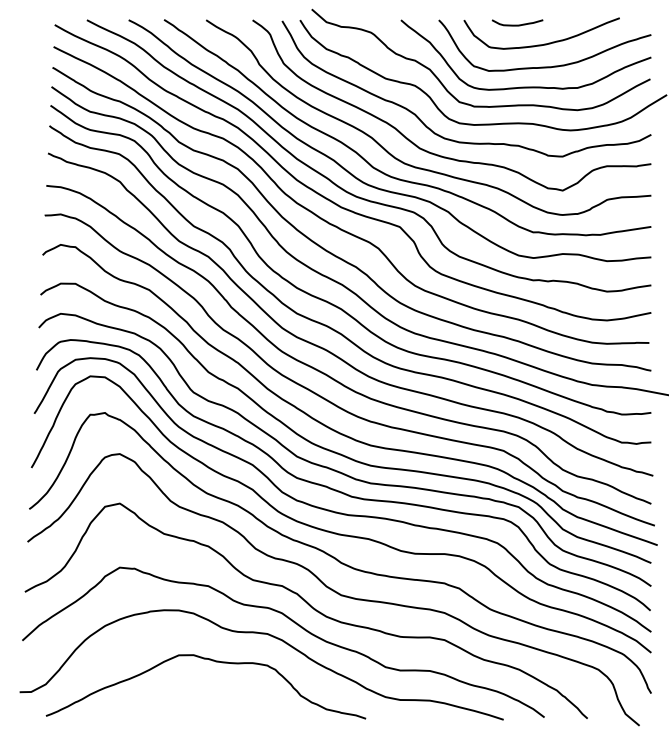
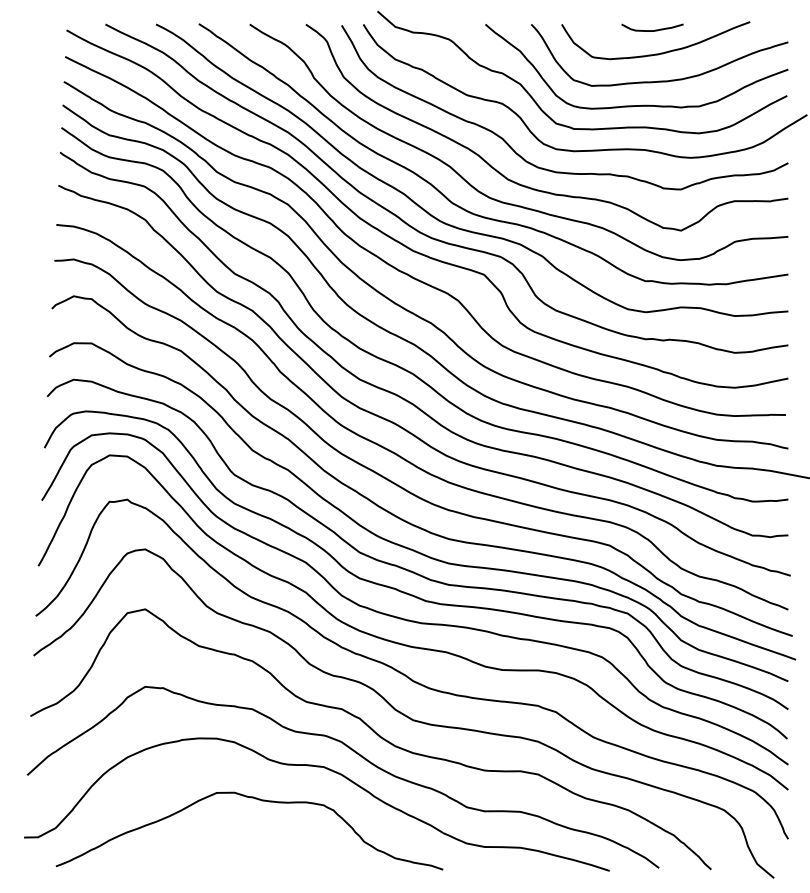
curve: (517, 25) -> (652, 30), moved

